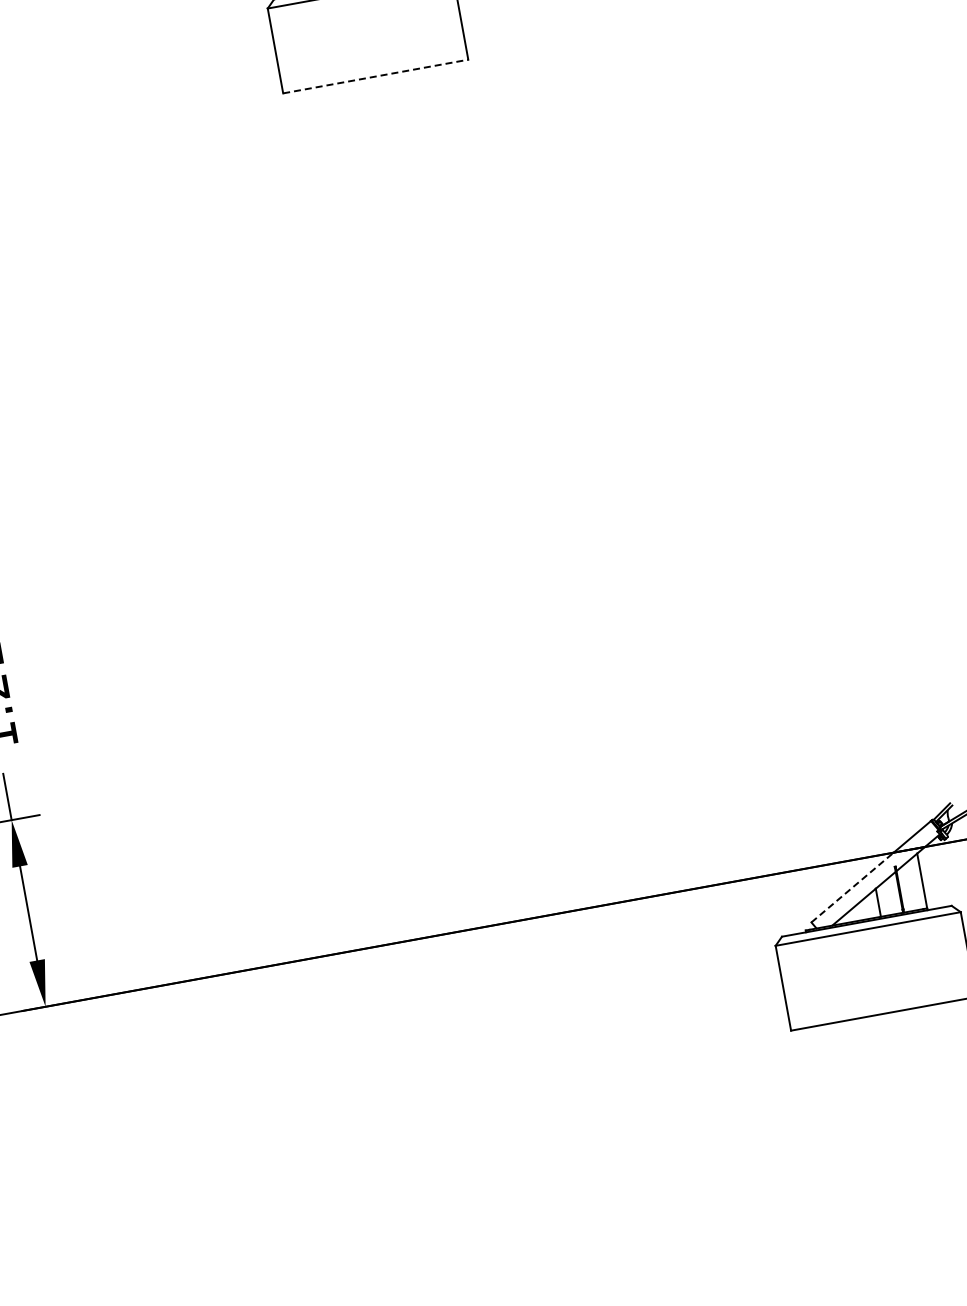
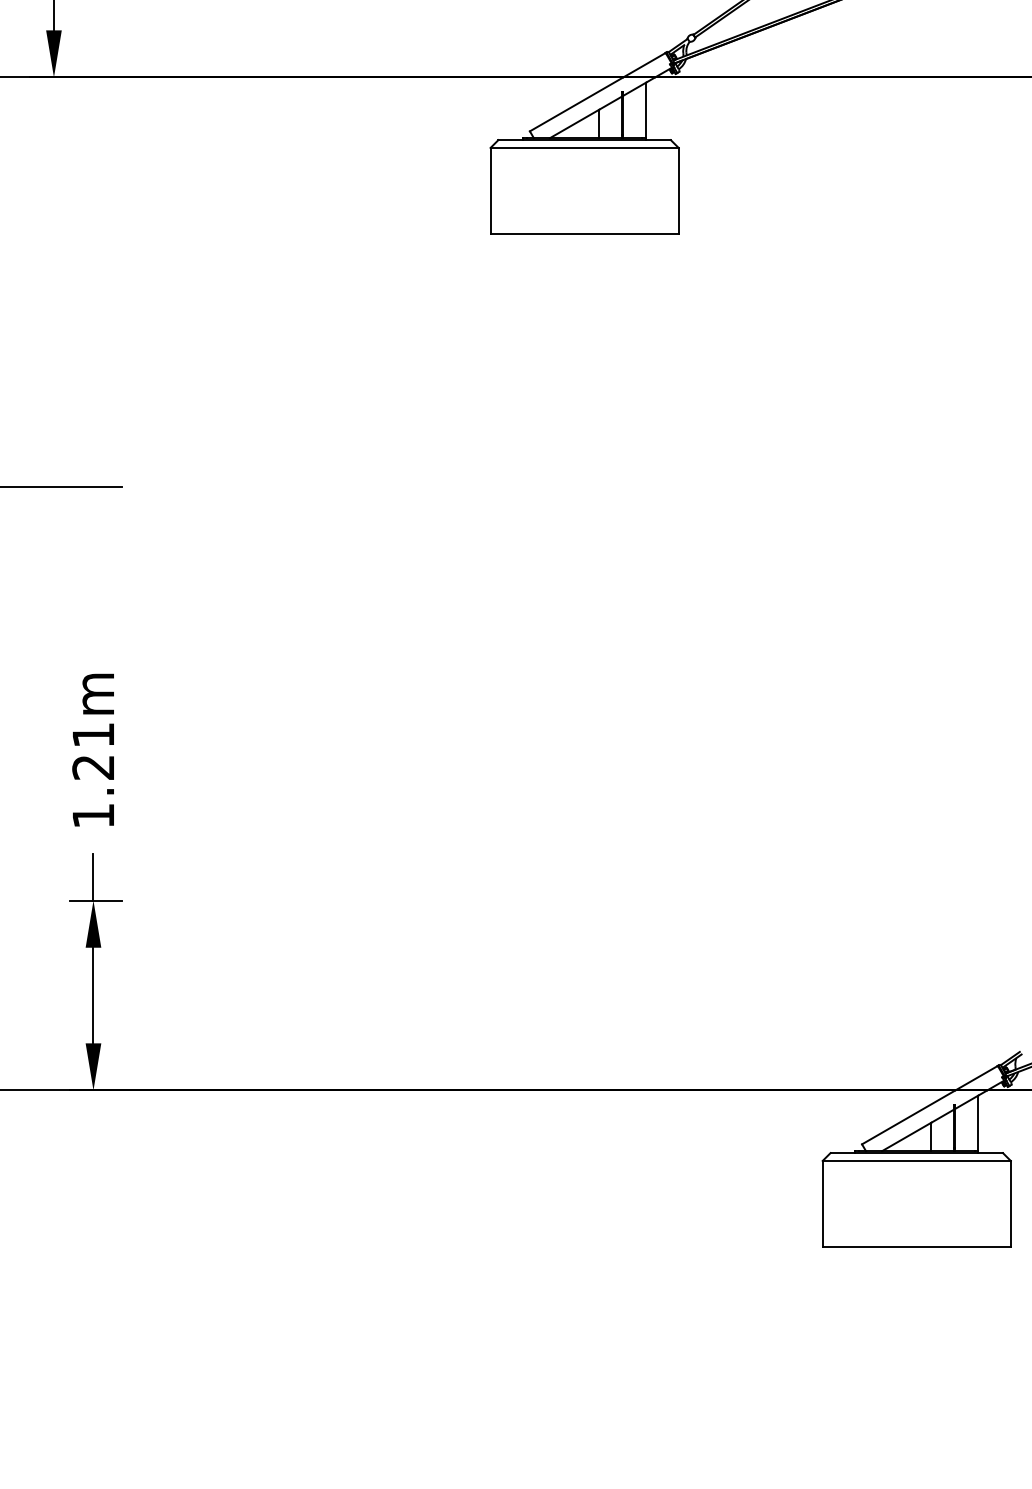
line: (376, 76) -> (585, 234), dashed -> solid
line: (852, 887) -> (908, 1117), dashed -> solid

